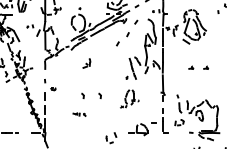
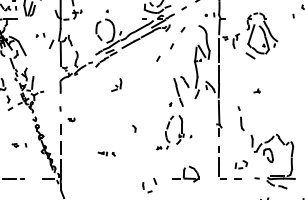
part: (205, 67) -> (276, 90), removed
part: (83, 95) -> (111, 128), removed
part: (129, 98) -> (174, 132), size x1.43
part: (178, 103) -> (240, 118), moved
part: (14, 108) -> (19, 145), added
line: (153, 122) -> (237, 178), moved

